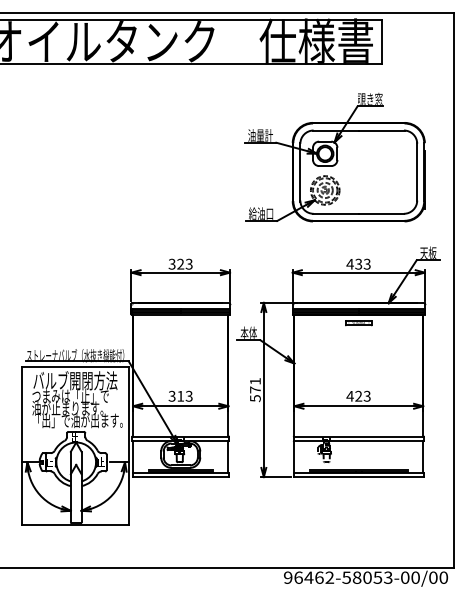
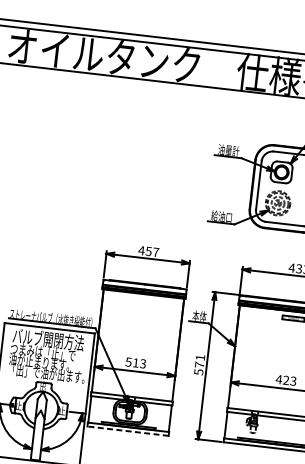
text: (180, 263) -> (148, 250), 323 -> 457
text: (172, 395) -> (129, 361), 313 -> 513
line: (180, 477) -> (127, 431), solid -> dashed

